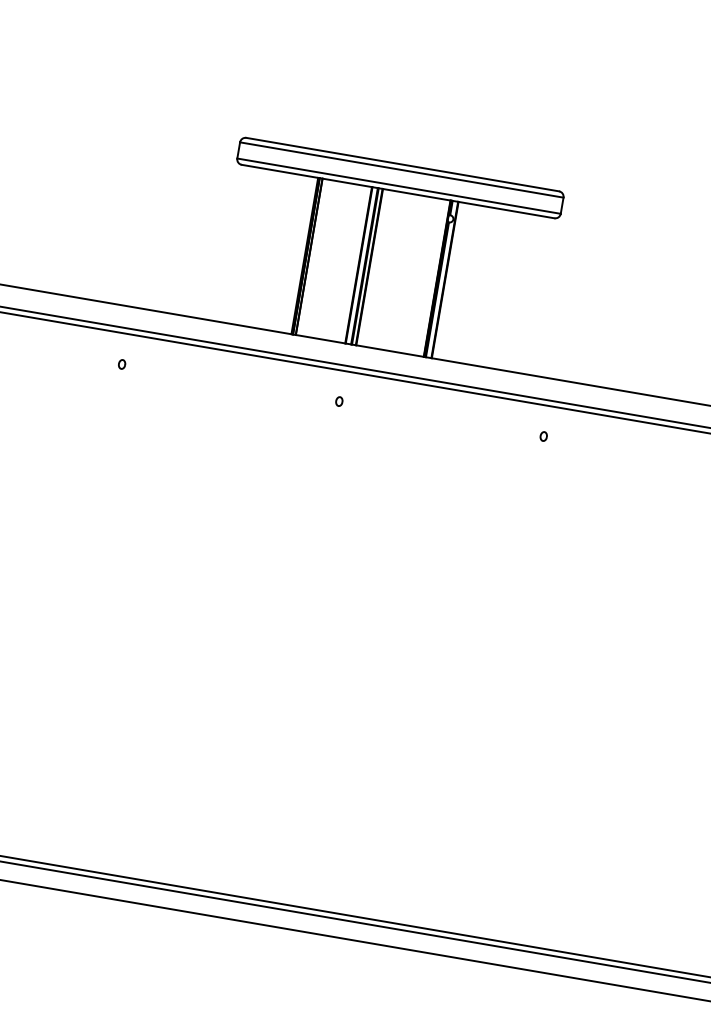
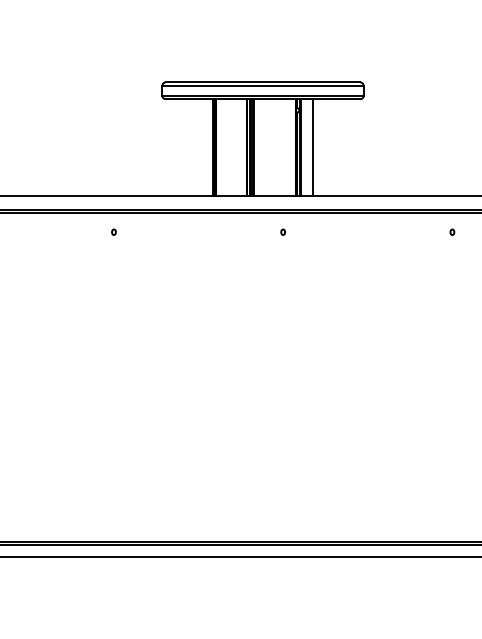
line: (464, 282) -> (312, 147), added
part: (338, 400) -> (282, 231), moved
part: (544, 435) -> (452, 231), moved

